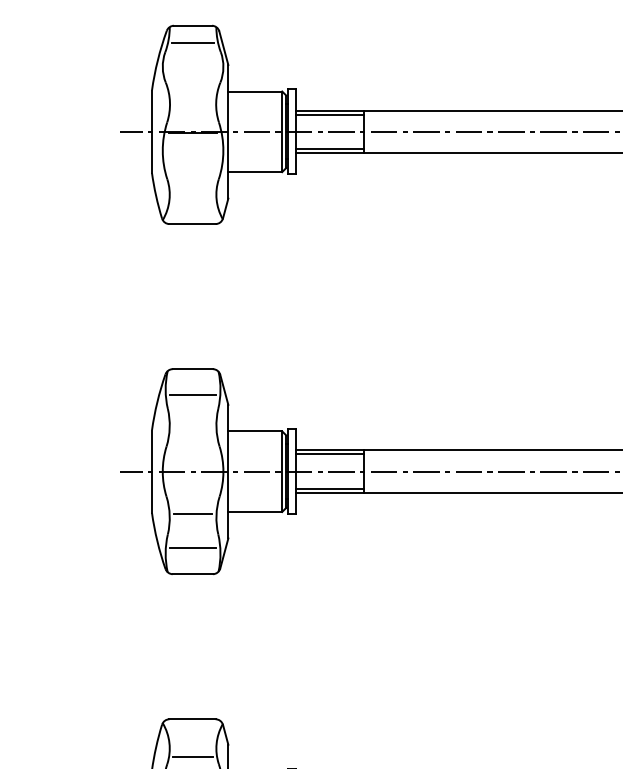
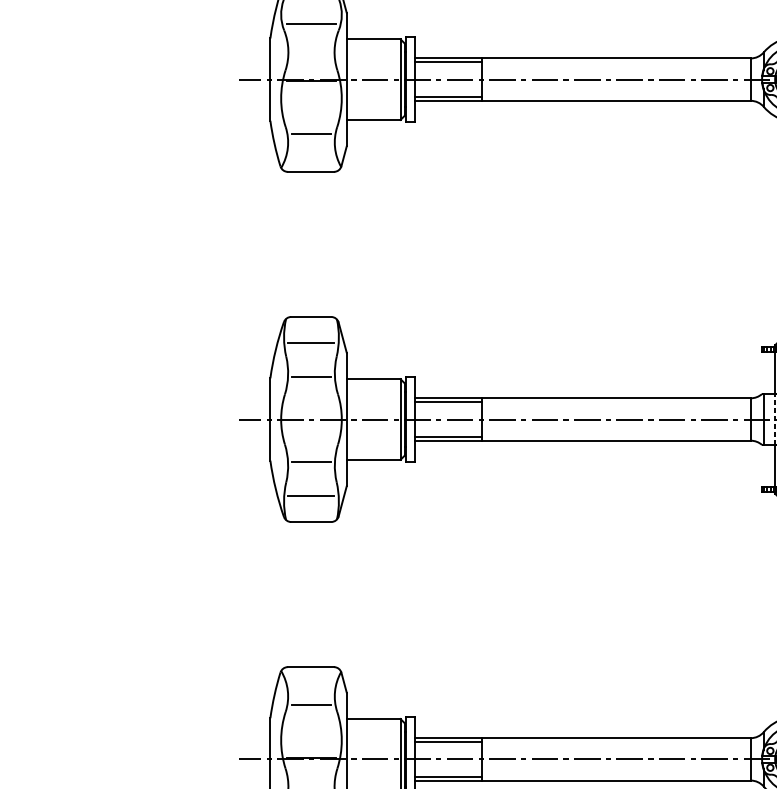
line: (193, 76) -> (311, 24), added
line: (193, 185) -> (311, 133), added
line: (193, 429) -> (311, 377), added

